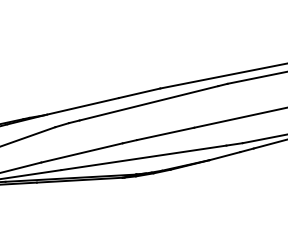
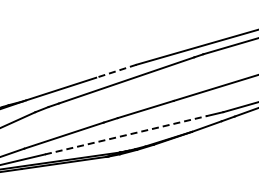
line: (139, 93) -> (116, 71), solid -> dashed
line: (144, 157) -> (126, 134), solid -> dashed

